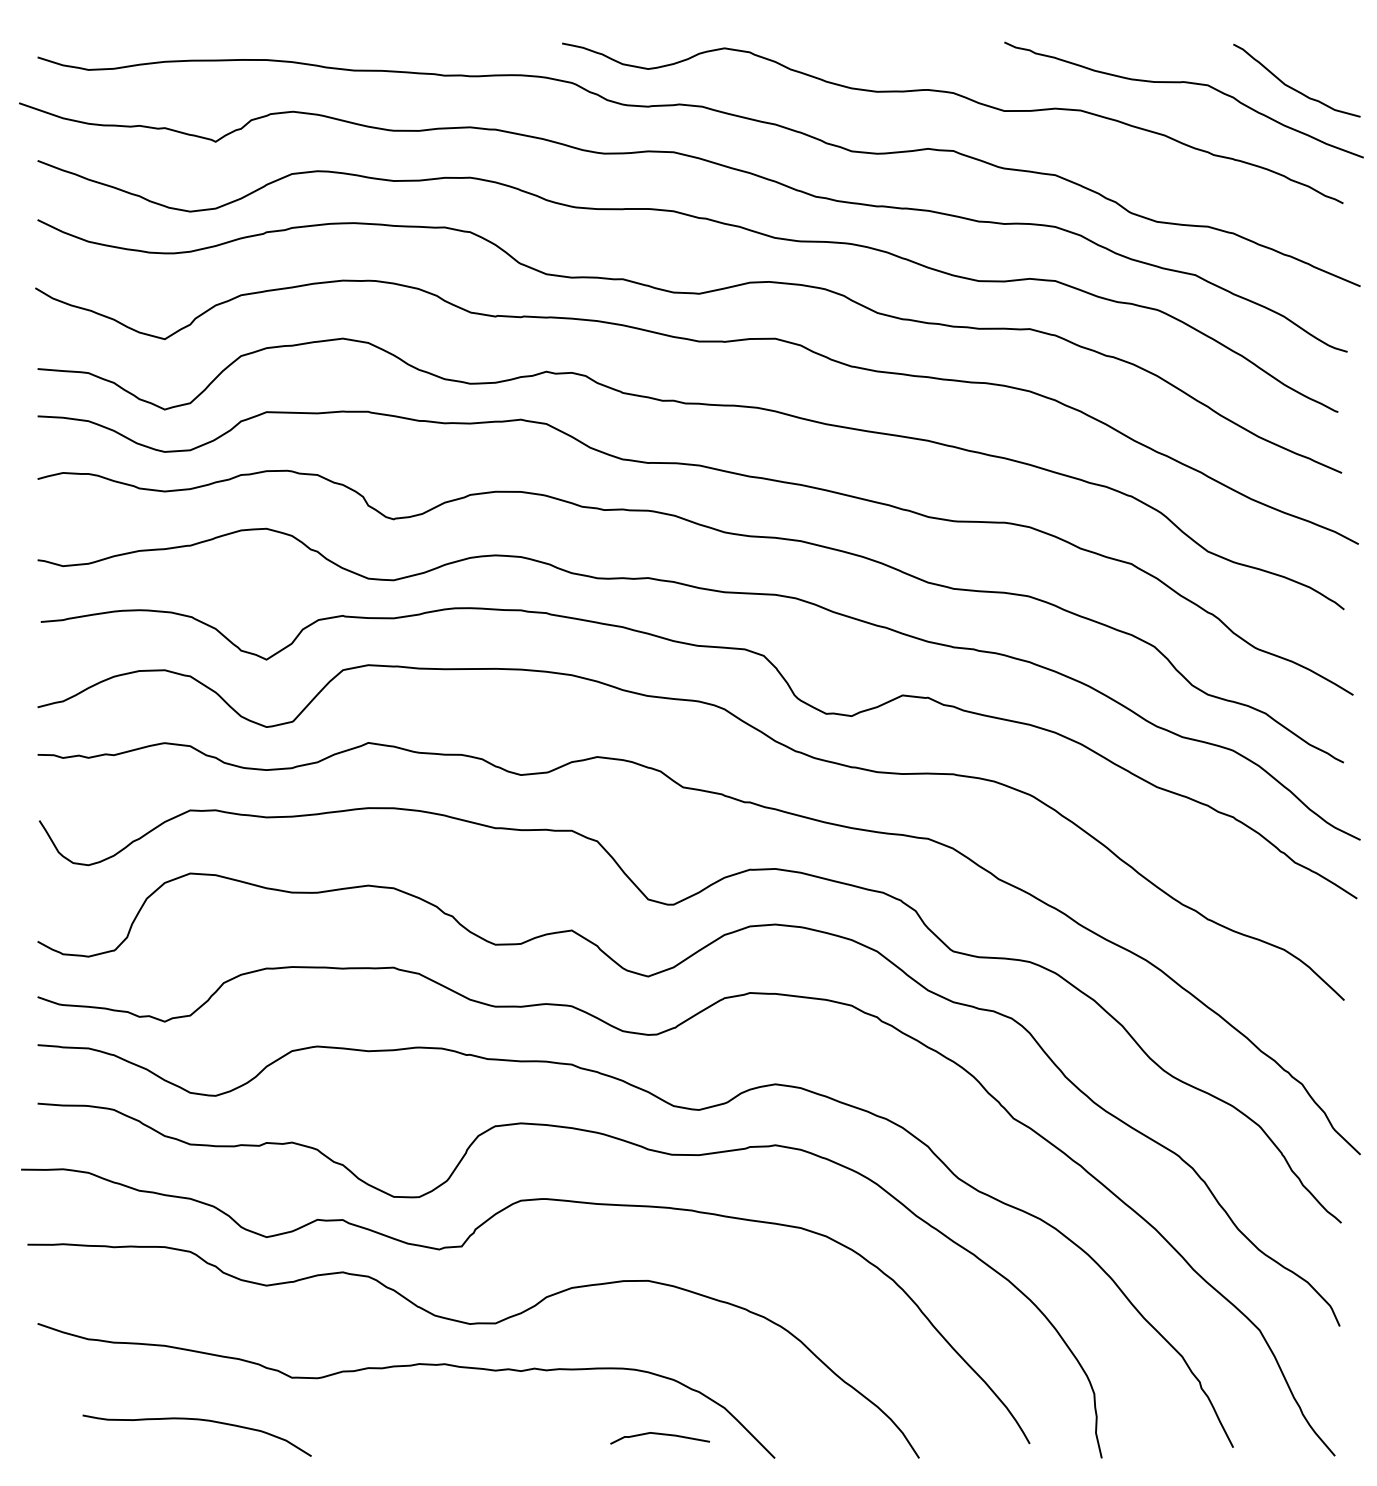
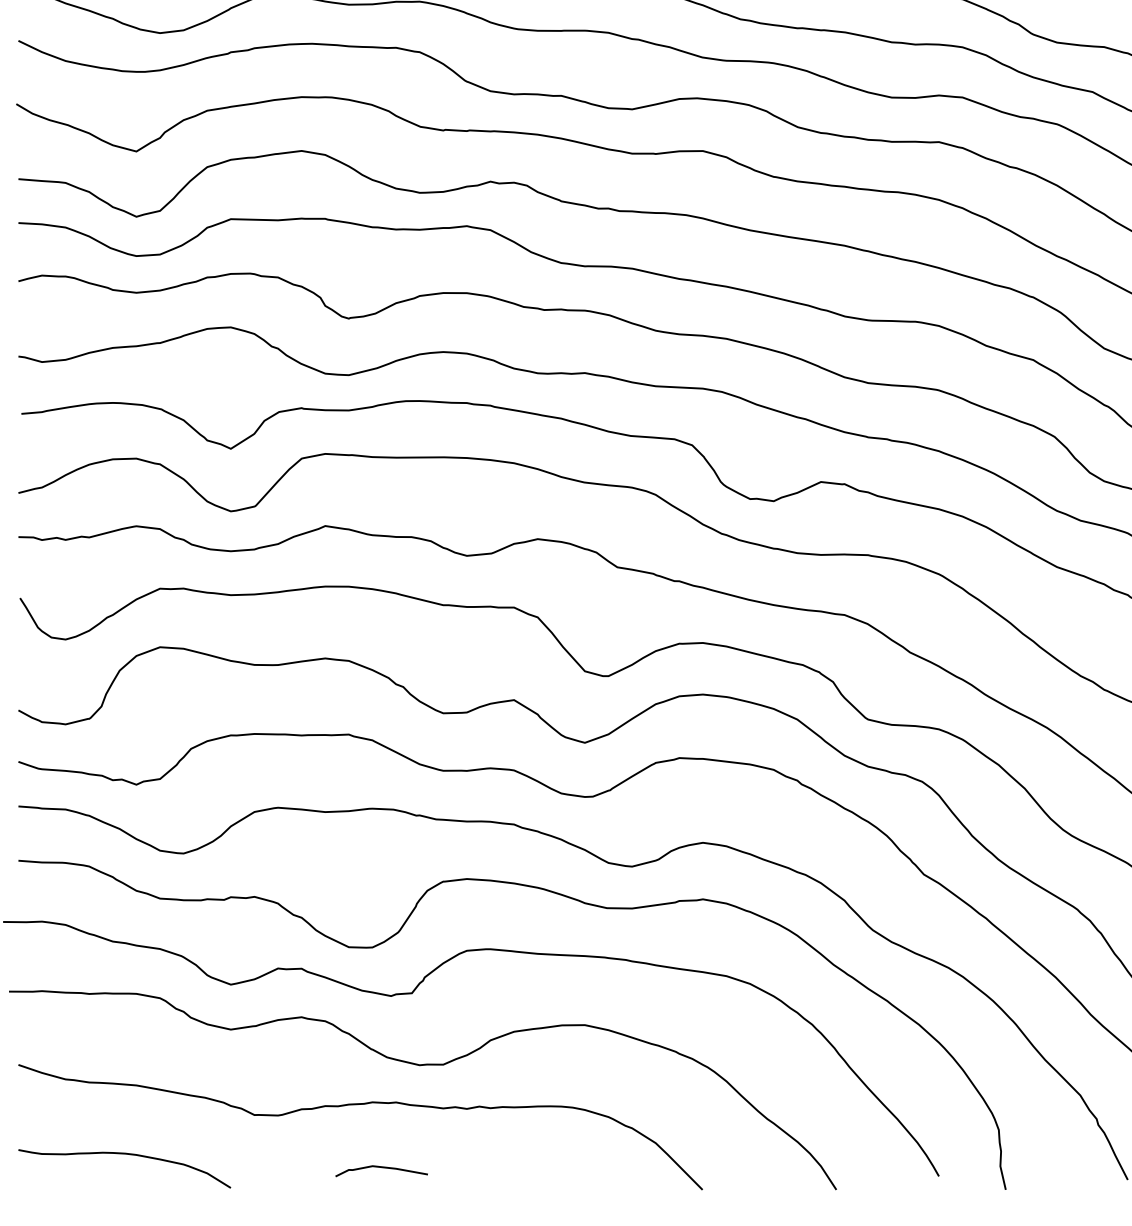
curve: (196, 1420) -> (124, 1154), moved
curve: (659, 1434) -> (381, 1167), moved

